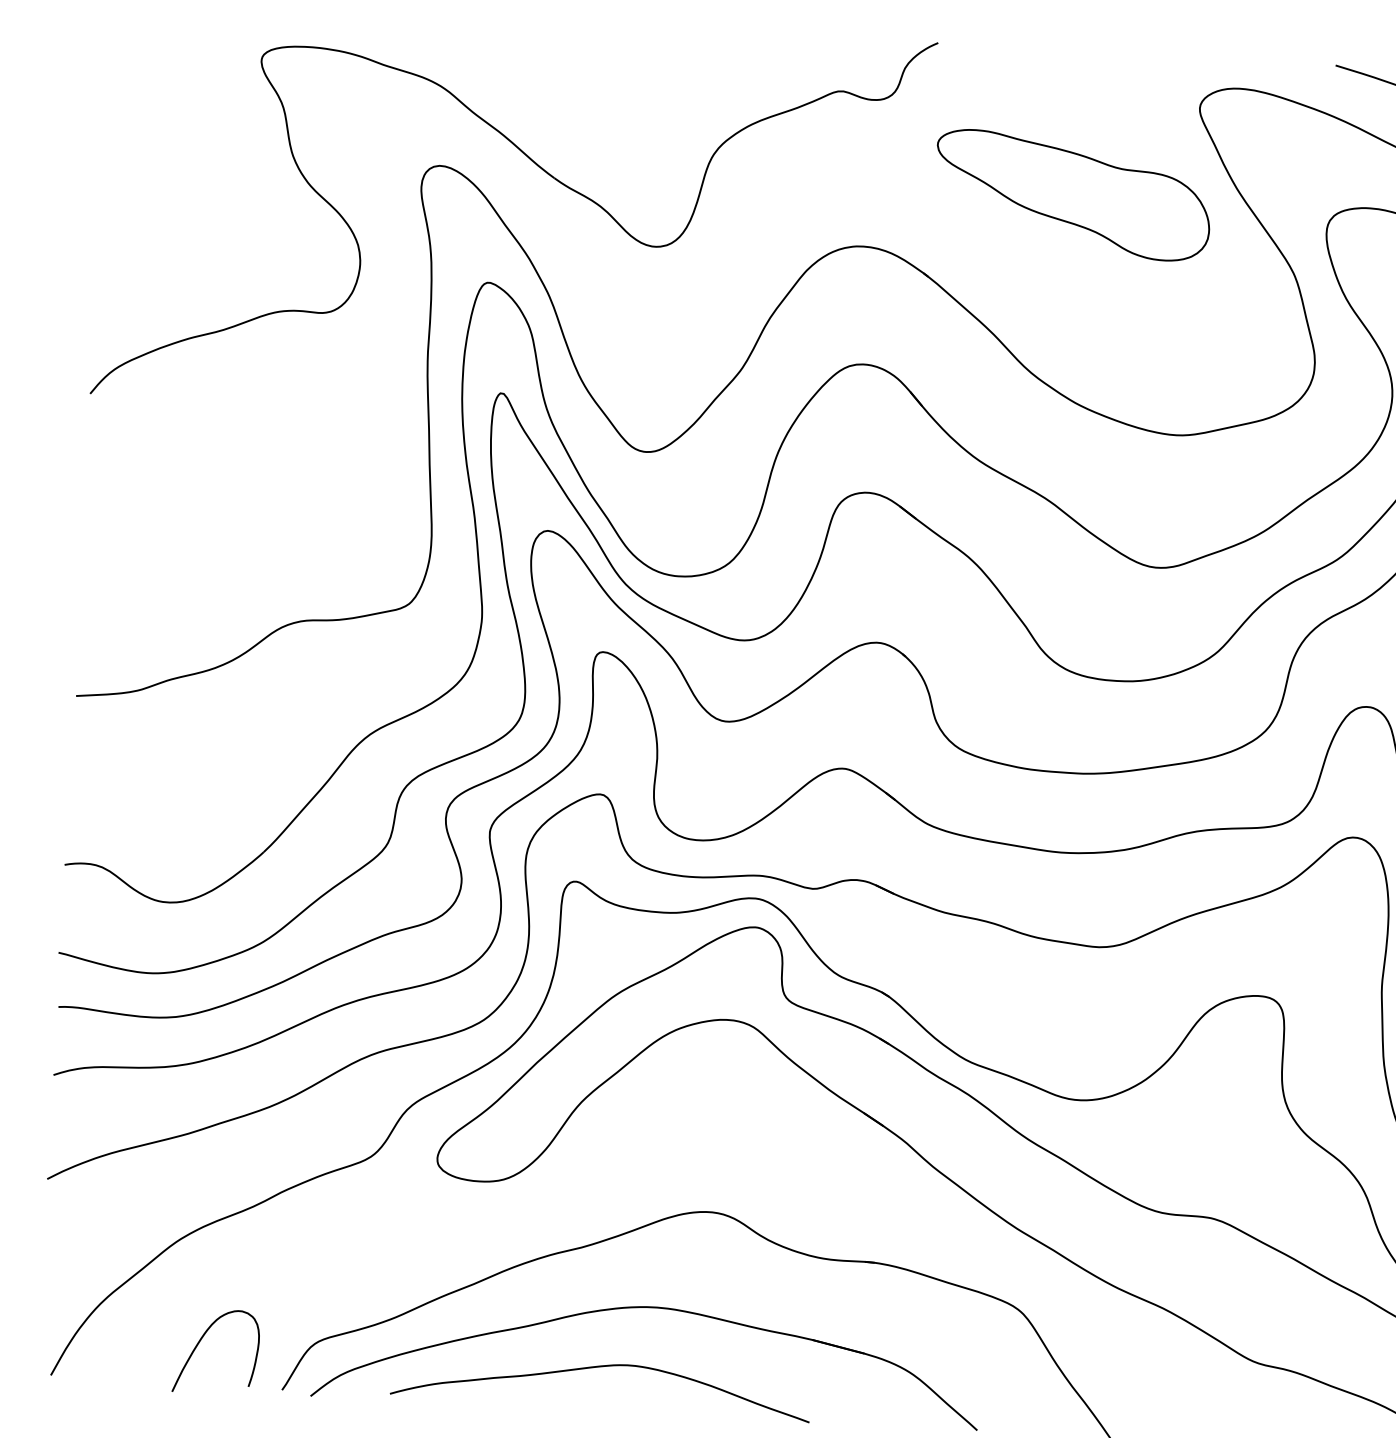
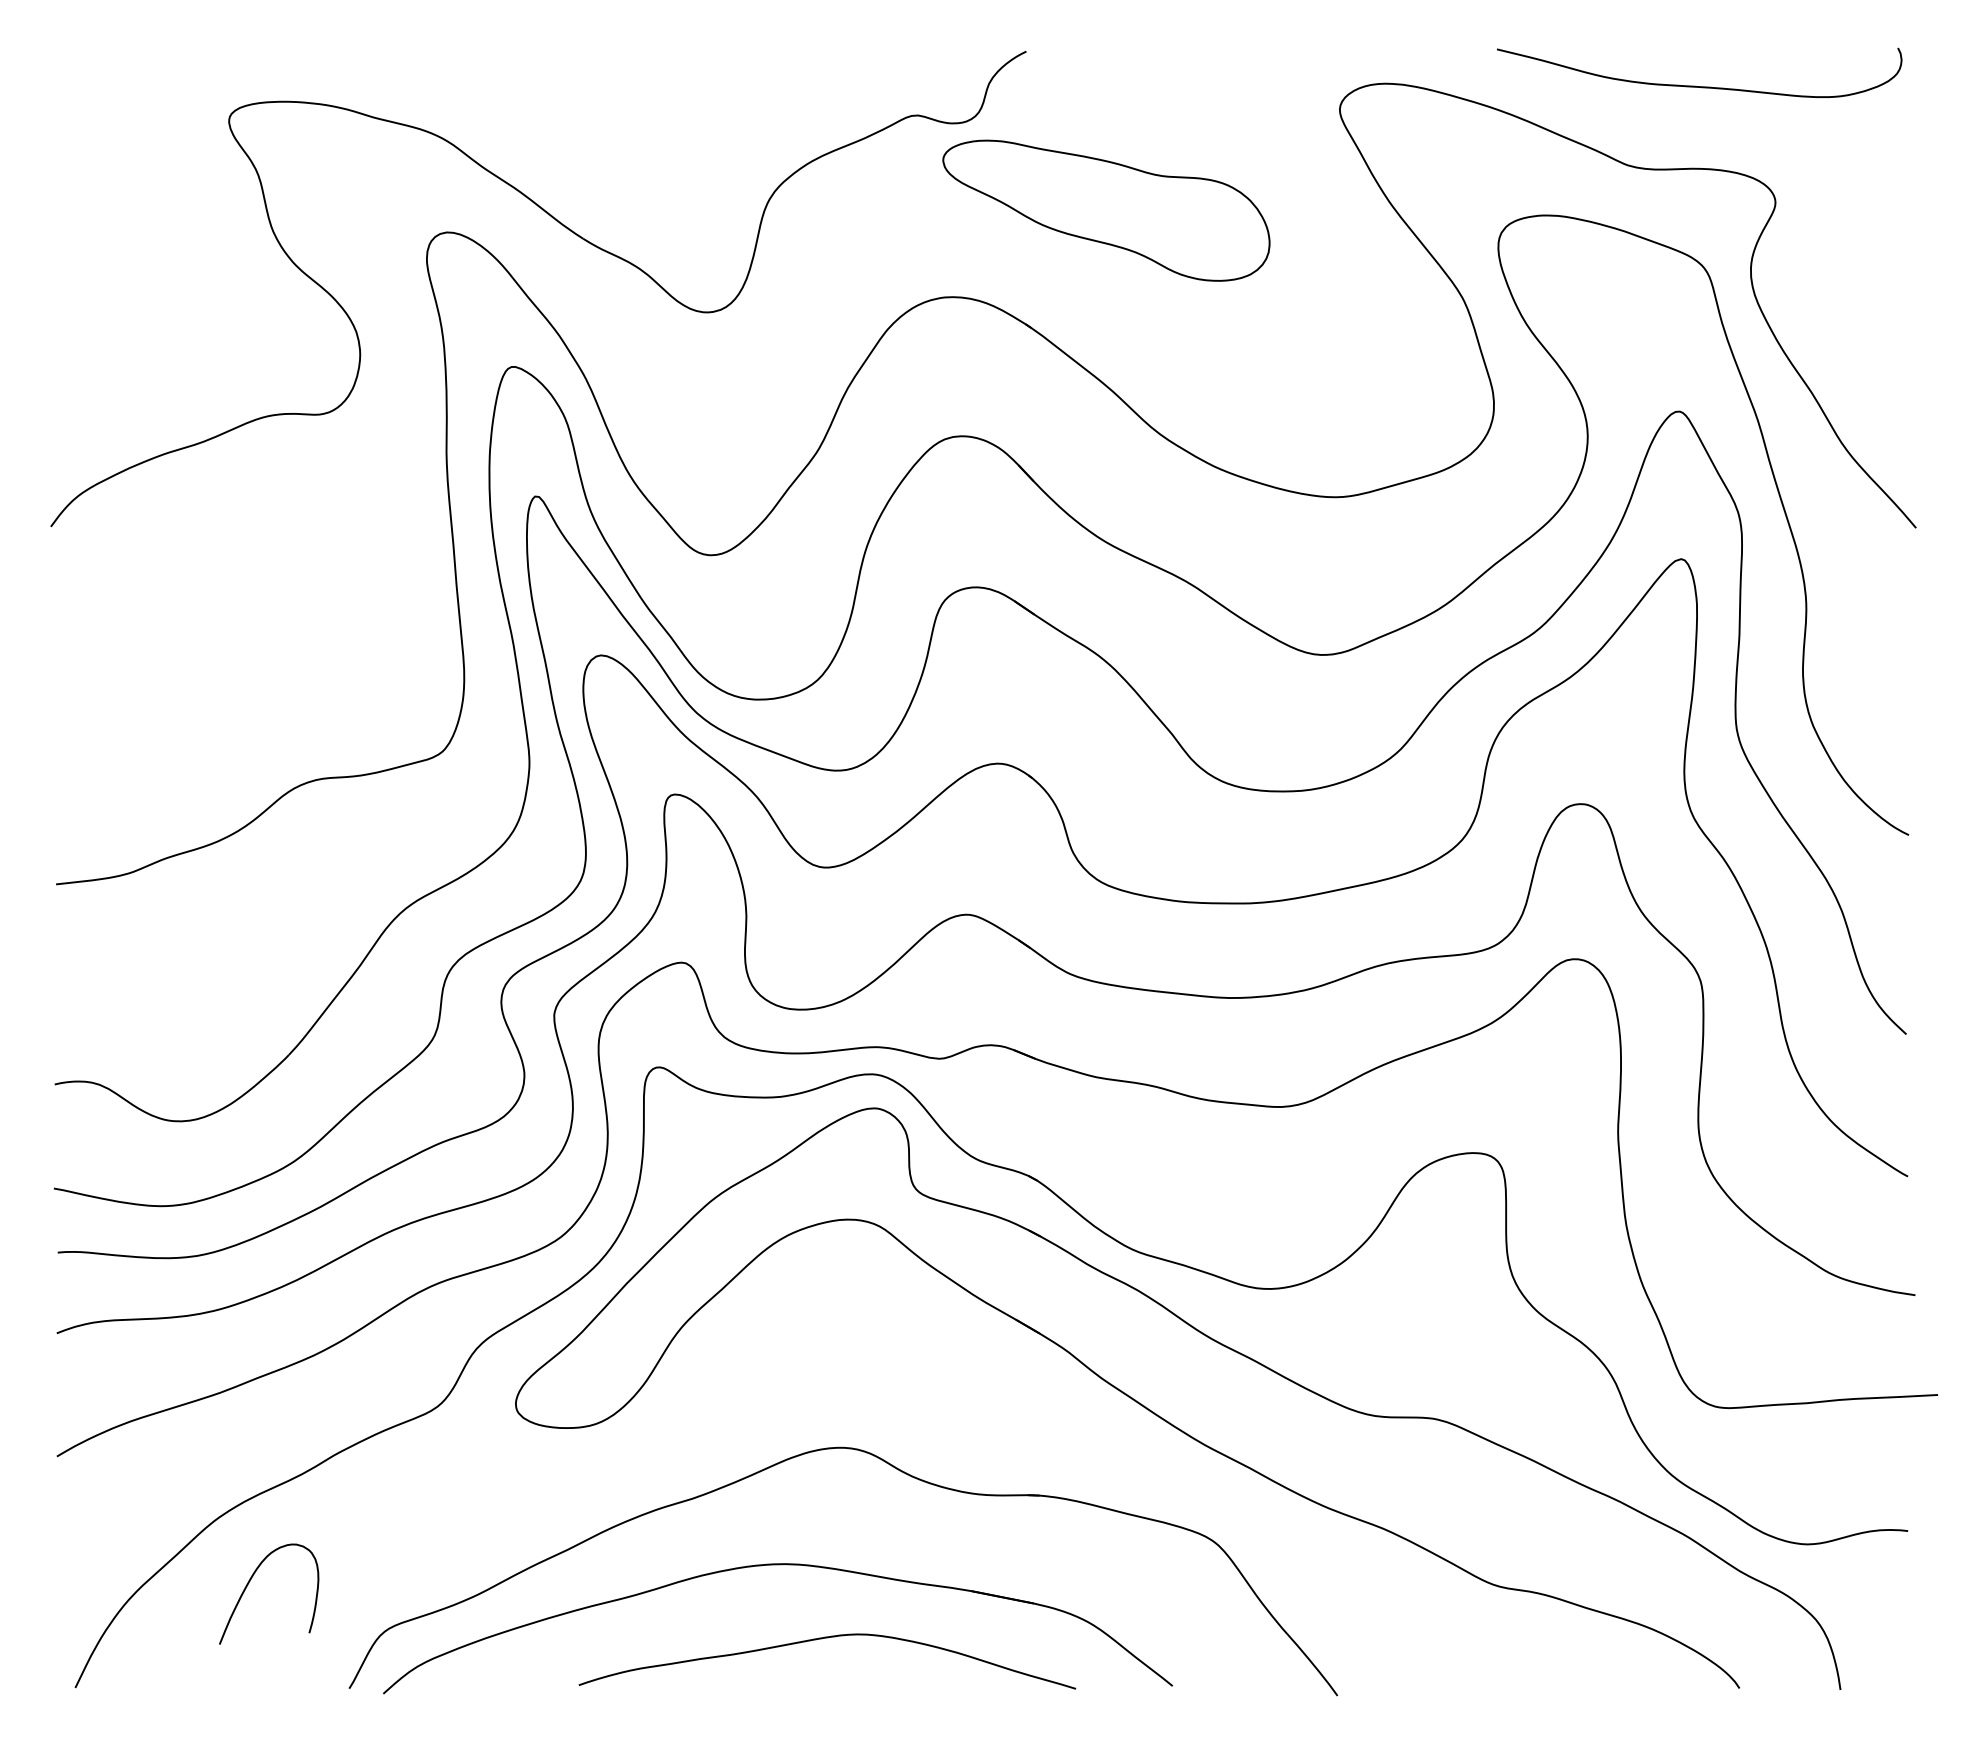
part: (1073, 195) -> (1106, 210), moved
curve: (200, 1341) -> (249, 1583), moved
curve: (598, 1367) -> (822, 1639), moved

